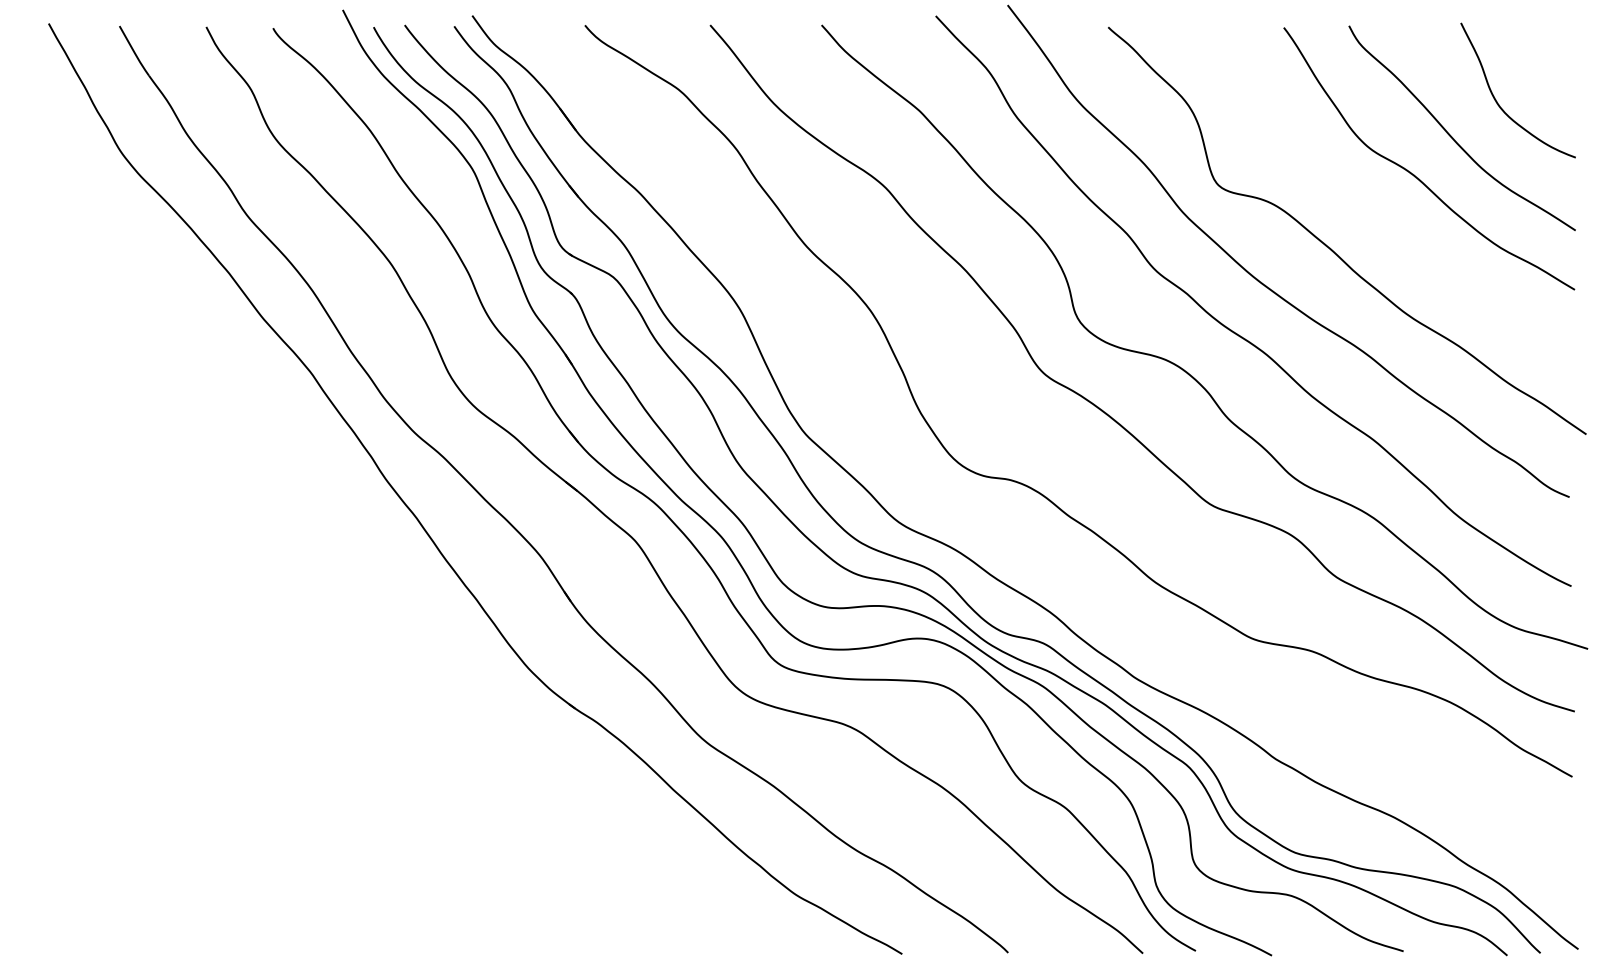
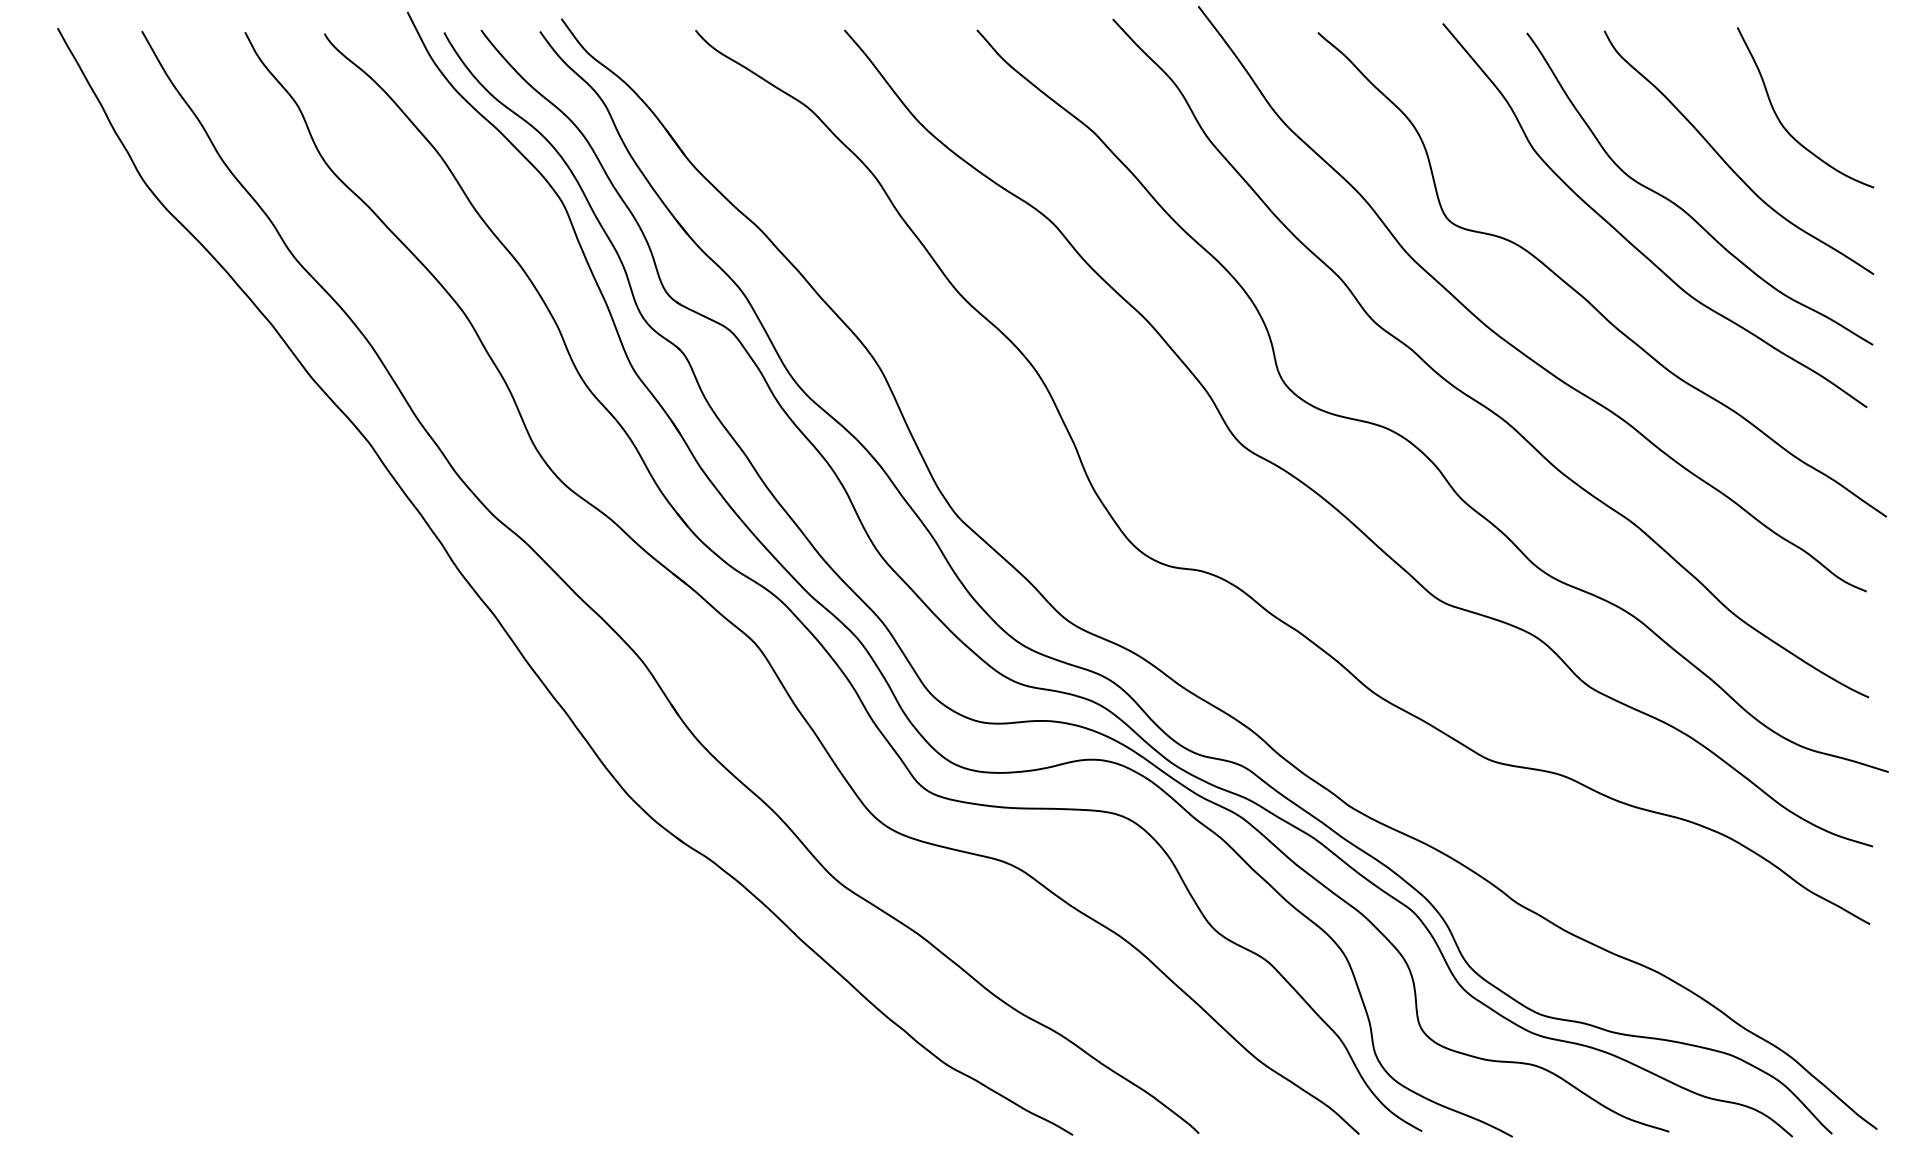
curve: (1371, 203) -> (1631, 242), added

